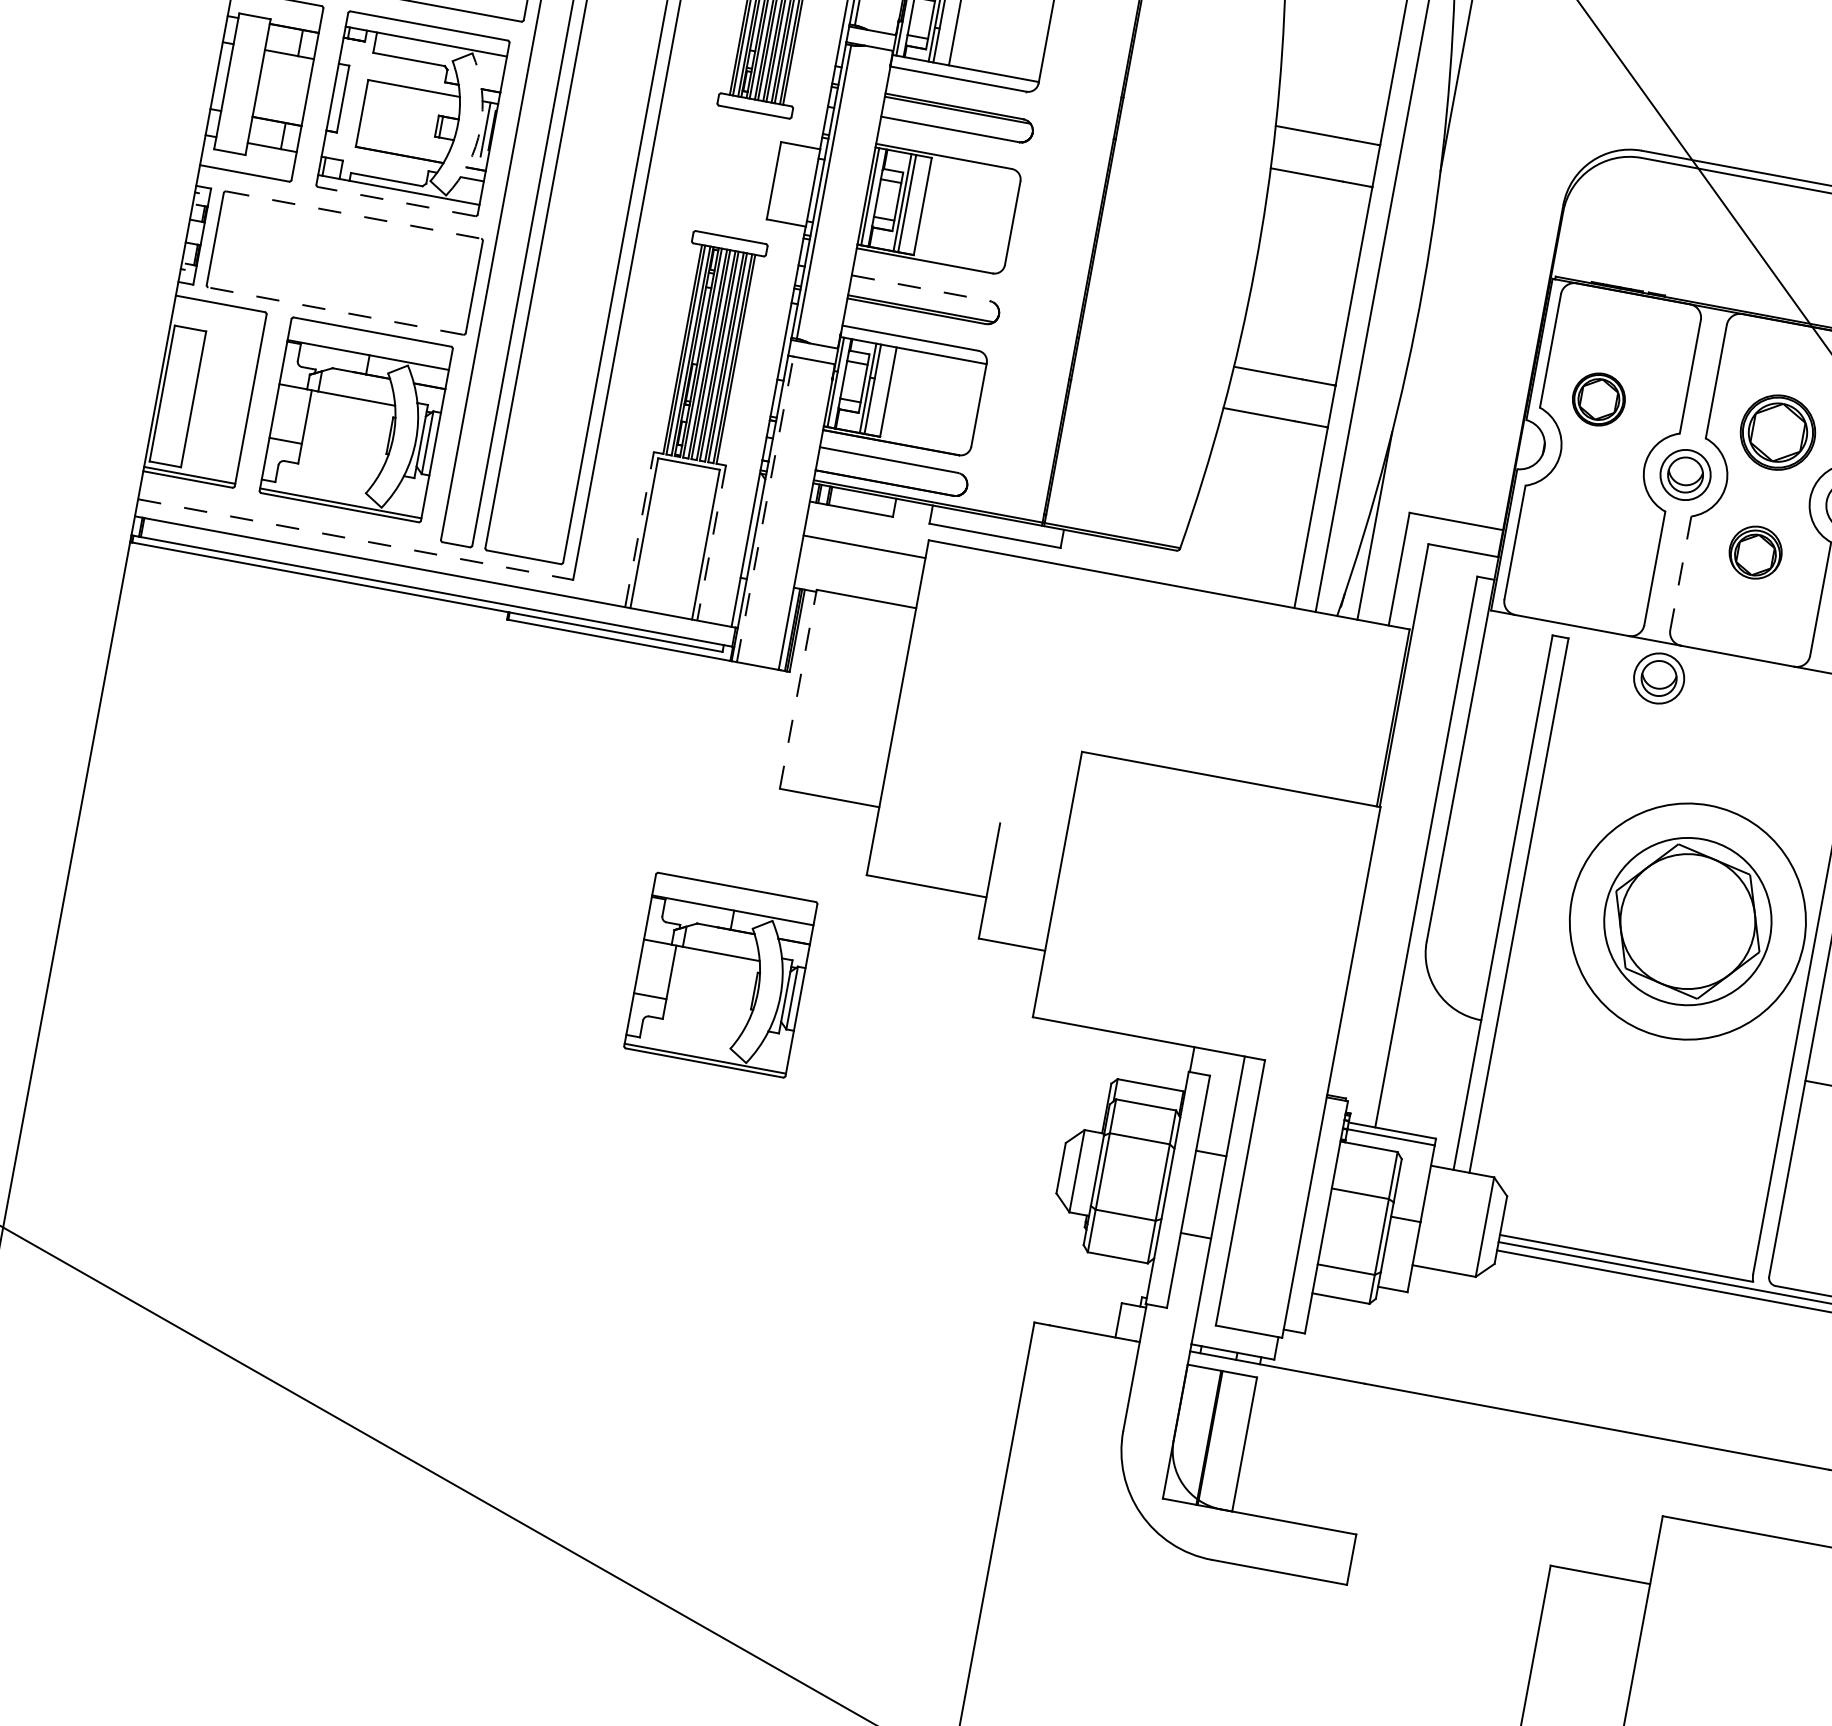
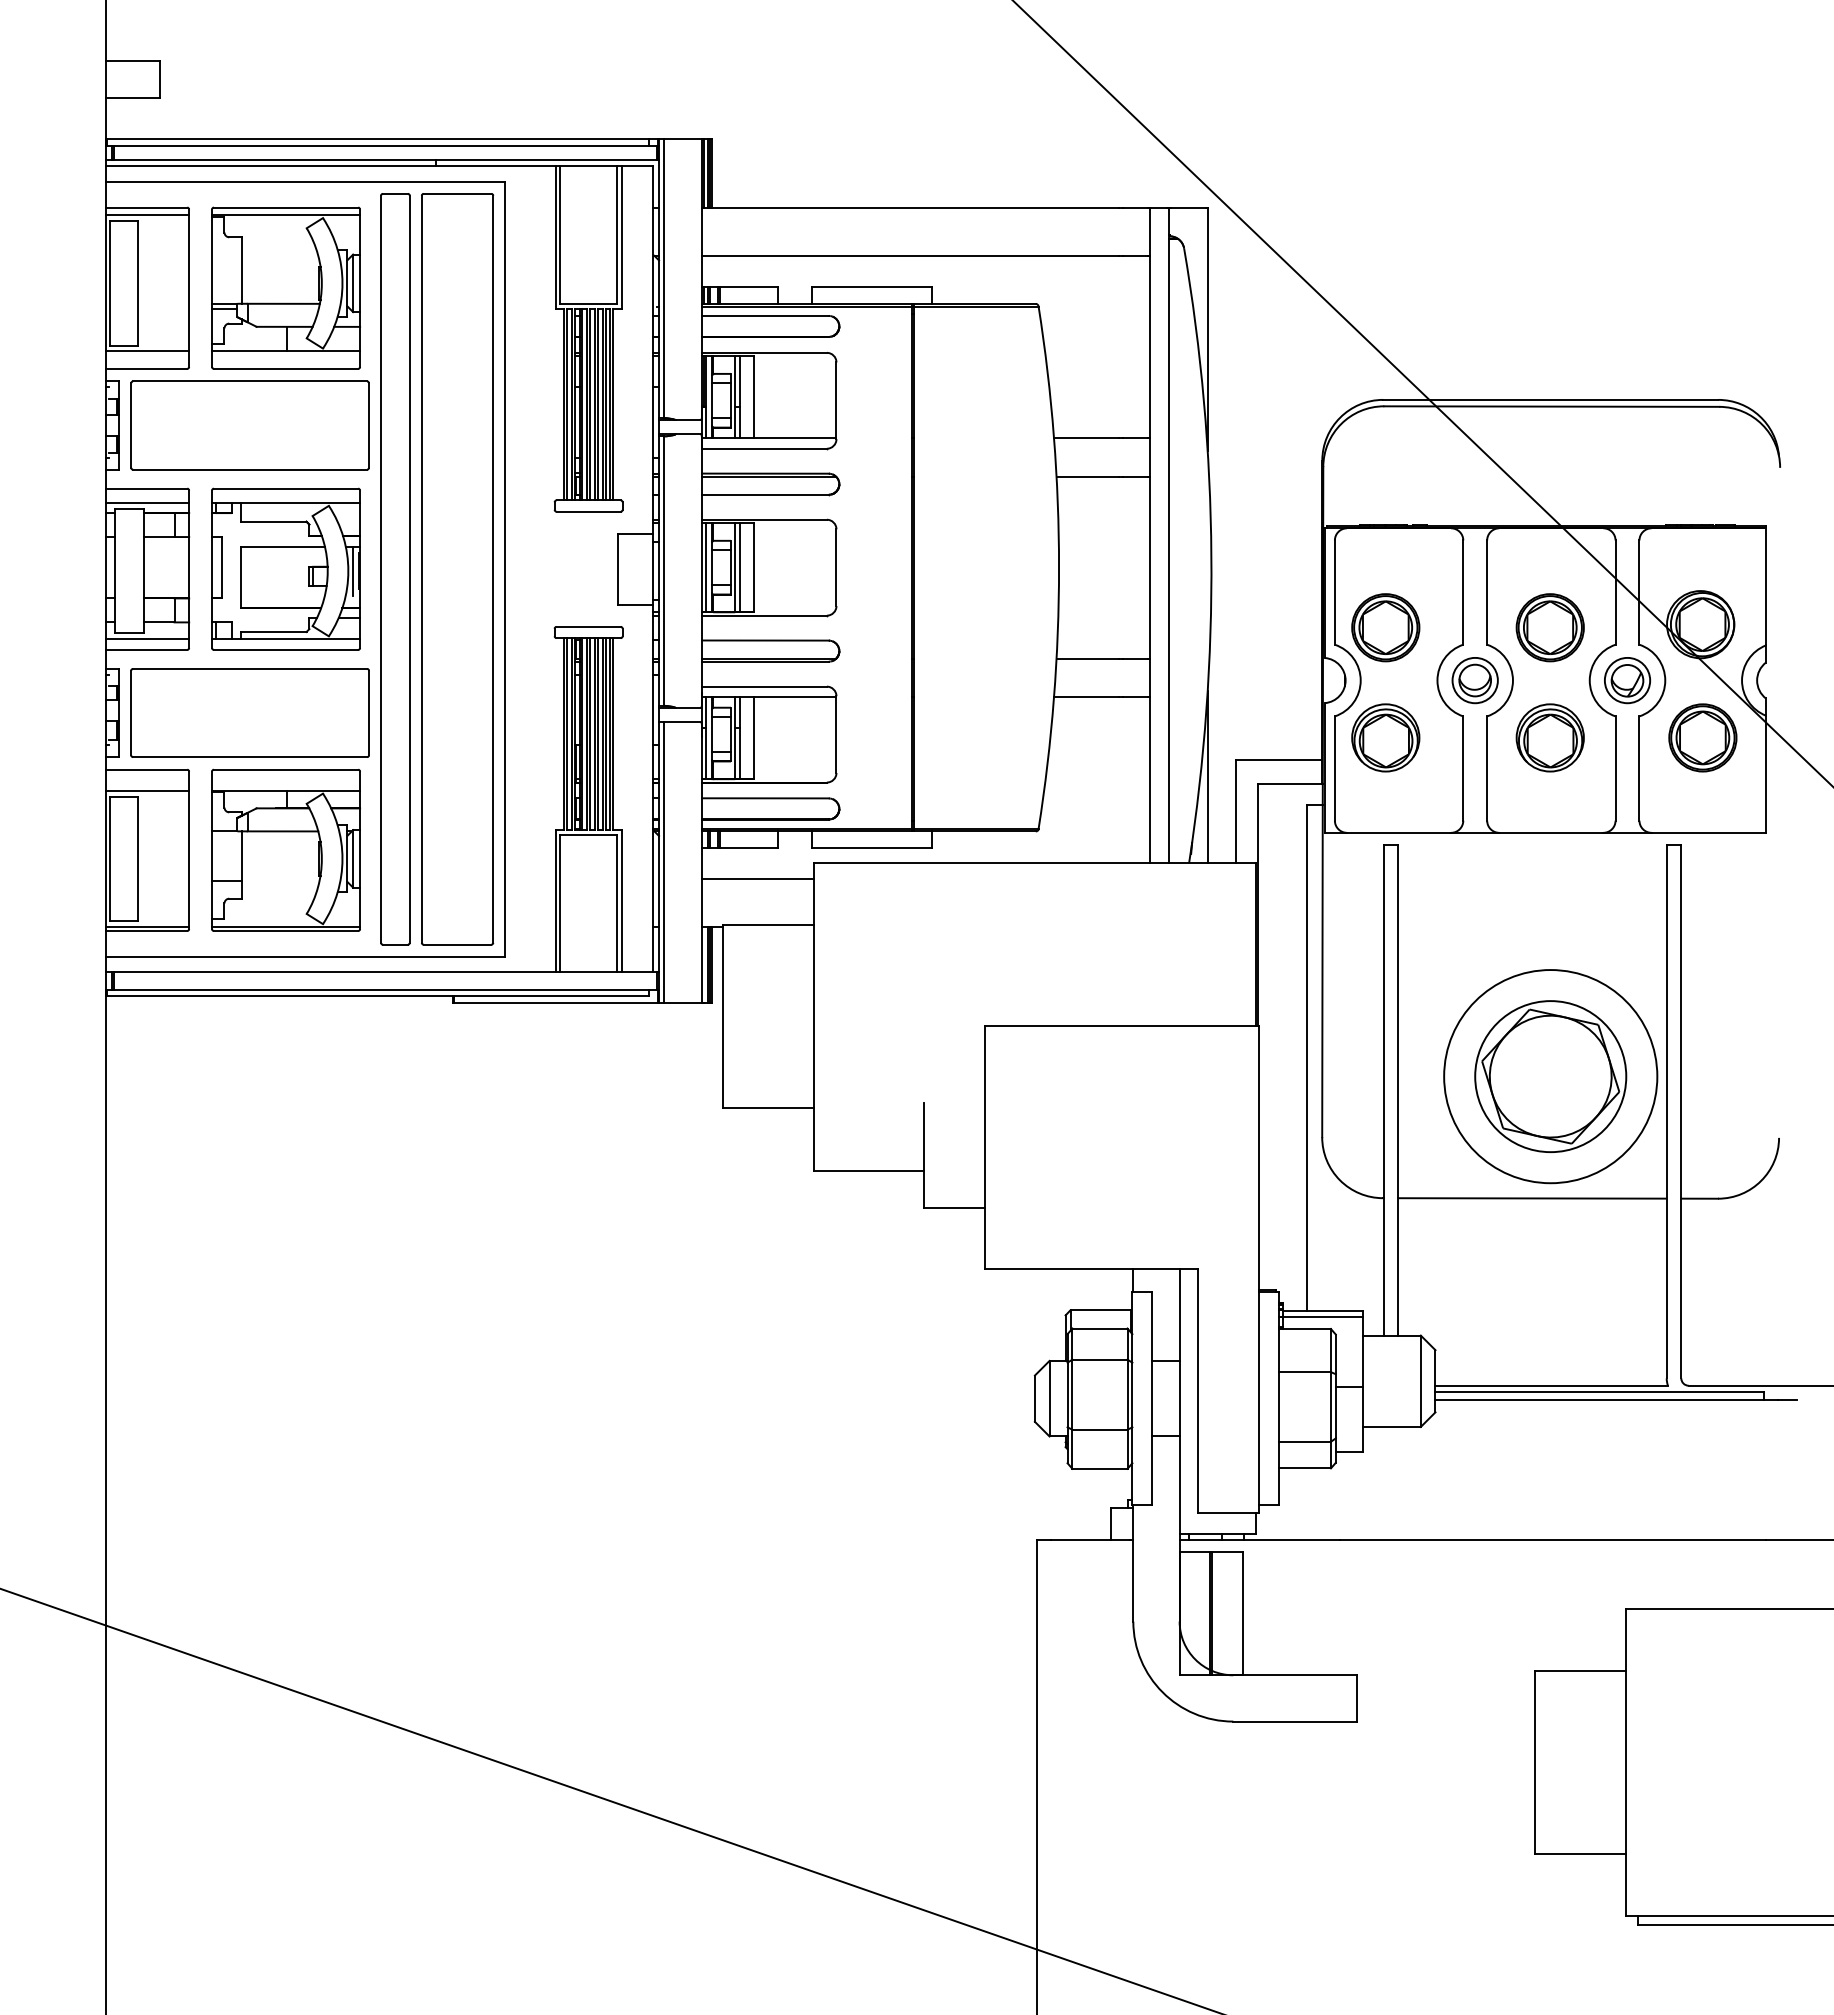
line: (275, 14) -> (147, 503), added
arc: (480, 128) -> (348, 571), dashed -> solid
line: (247, 162) -> (147, 639), added
line: (396, 201) -> (285, 649), dashed -> solid
line: (354, 214) -> (250, 668), dashed -> solid
line: (921, 288) -> (766, 640), dashed -> solid
line: (335, 311) -> (249, 757), dashed -> solid
line: (217, 326) -> (147, 790), added
part: (1598, 399) -> (1385, 627), size x1.43
line: (764, 509) -> (663, 862), dashed -> solid
part: (1576, 518) -> (1385, 737), added
line: (639, 528) -> (555, 900), dashed -> solid
line: (355, 539) -> (305, 956), dashed -> solid
line: (711, 543) -> (621, 901), dashed -> solid
part: (1754, 552) -> (1549, 737), size x1.43
line: (1681, 574) -> (1487, 769), dashed -> solid
part: (1658, 678) -> (1484, 865), removed
line: (798, 688) -> (722, 1016), dashed -> solid
part: (720, 974) -> (700, 1282), removed
line: (1643, 1050) -> (1532, 1198), added

